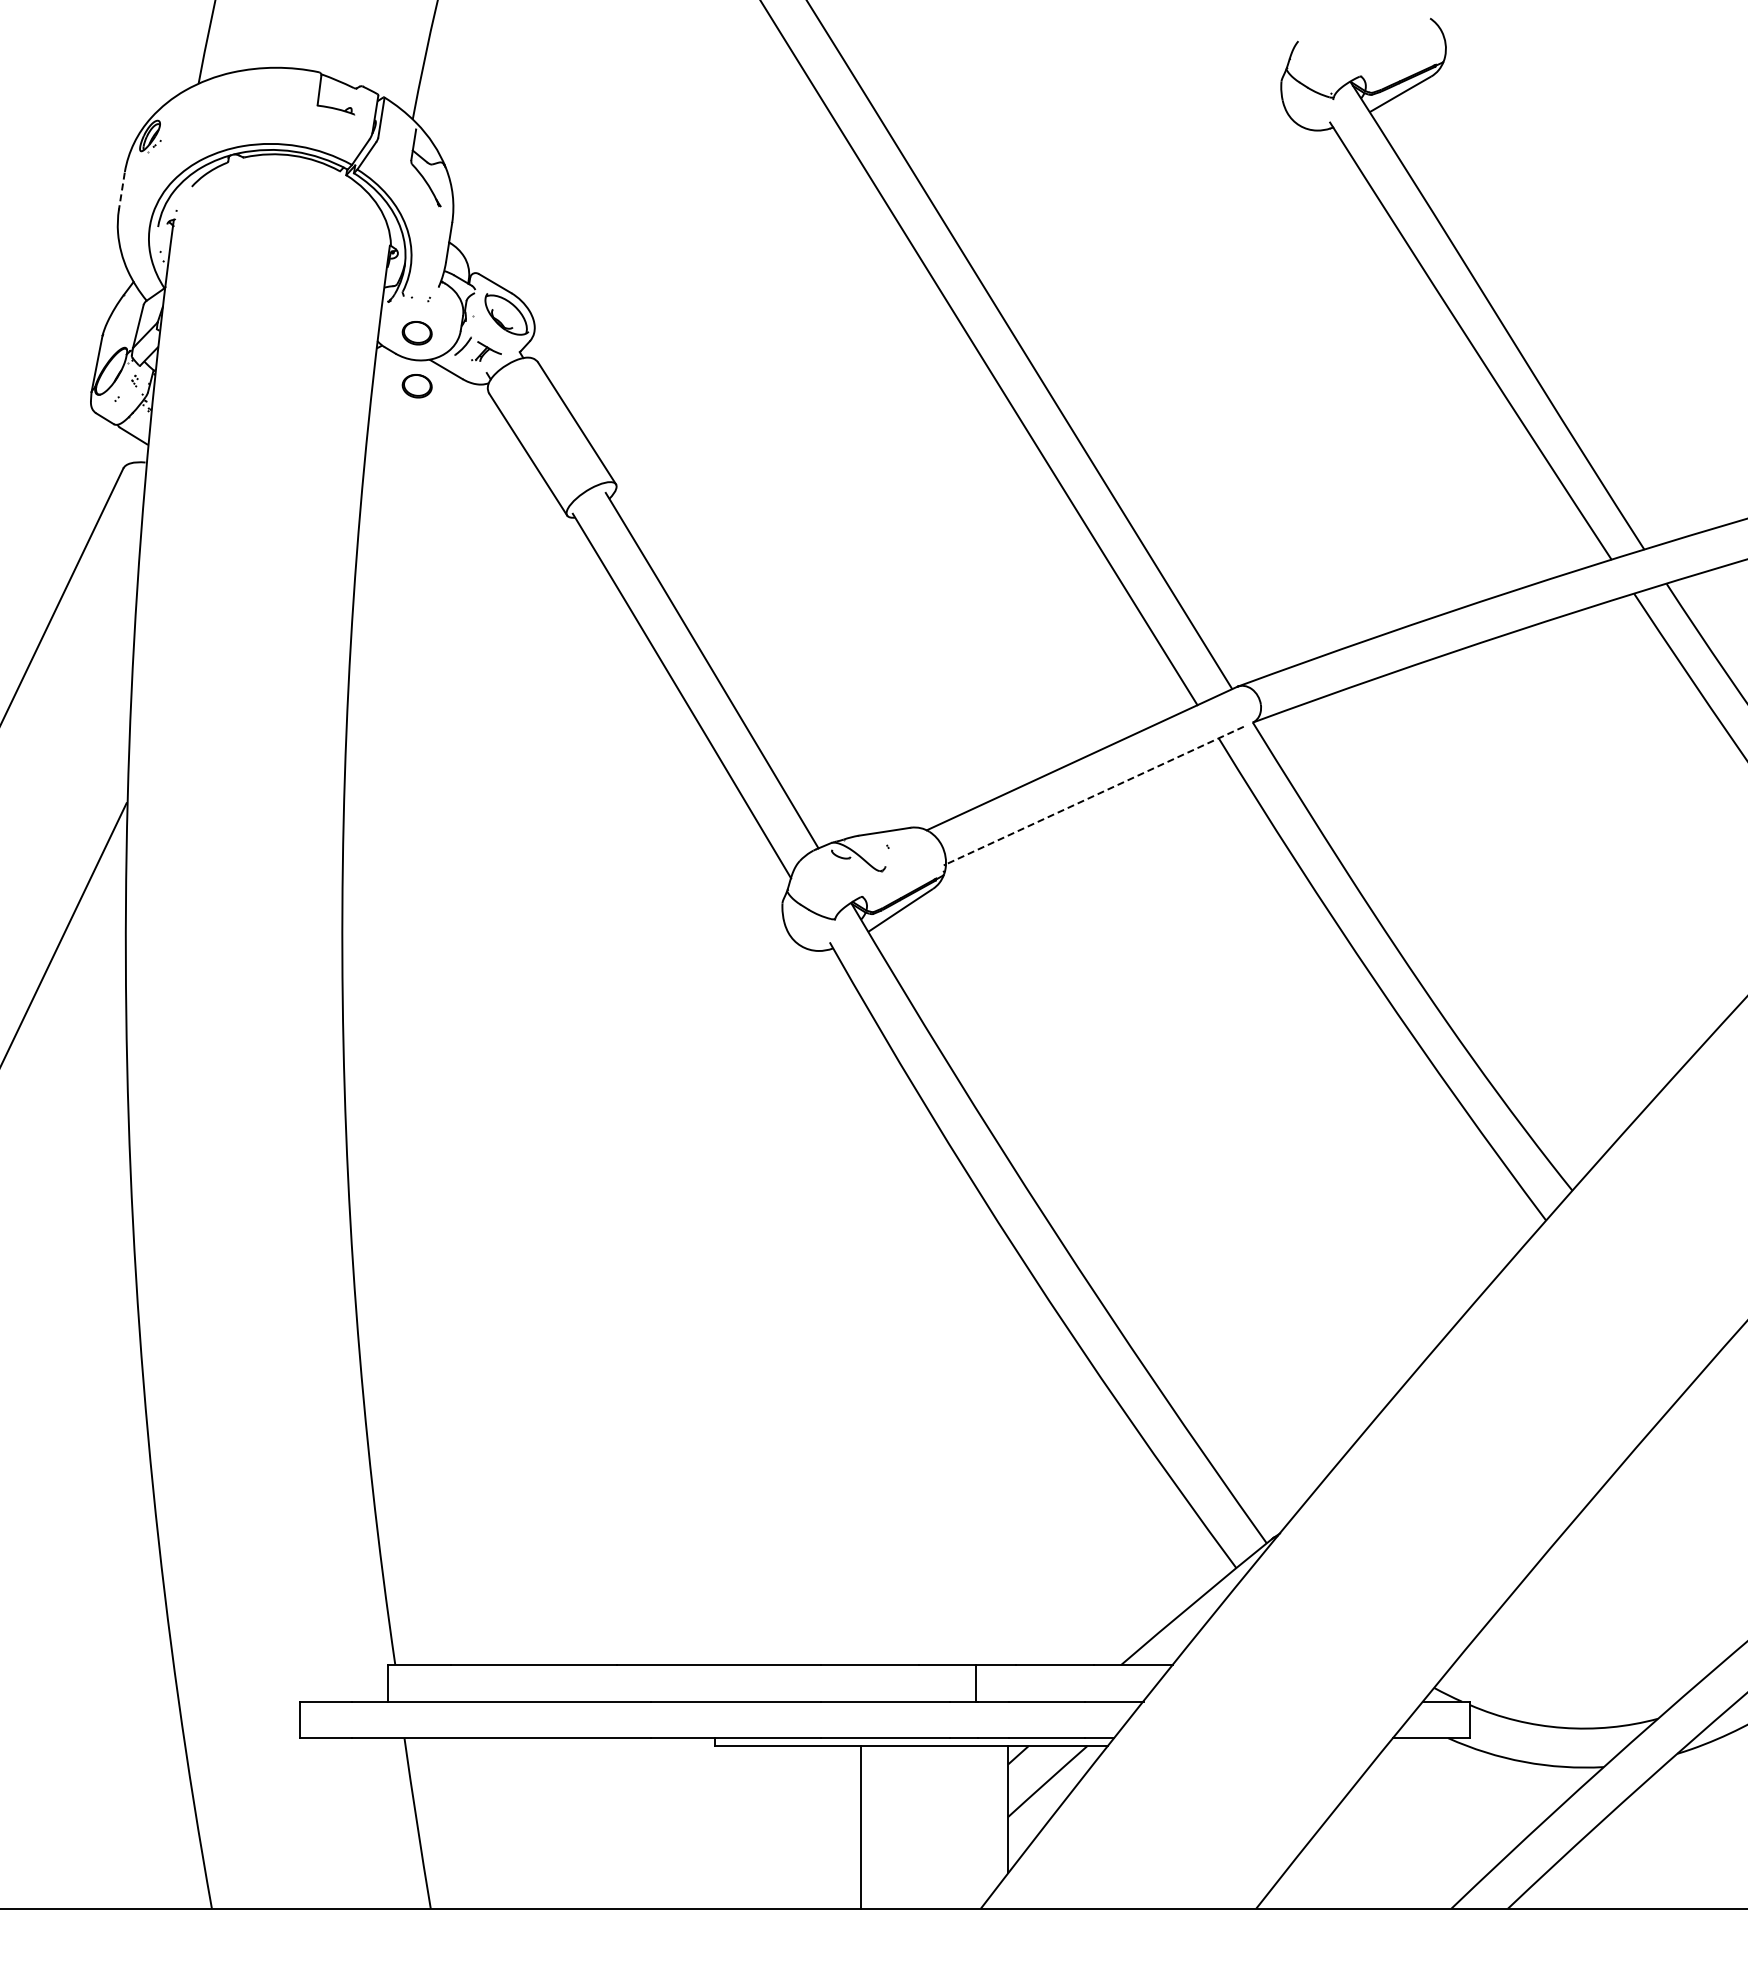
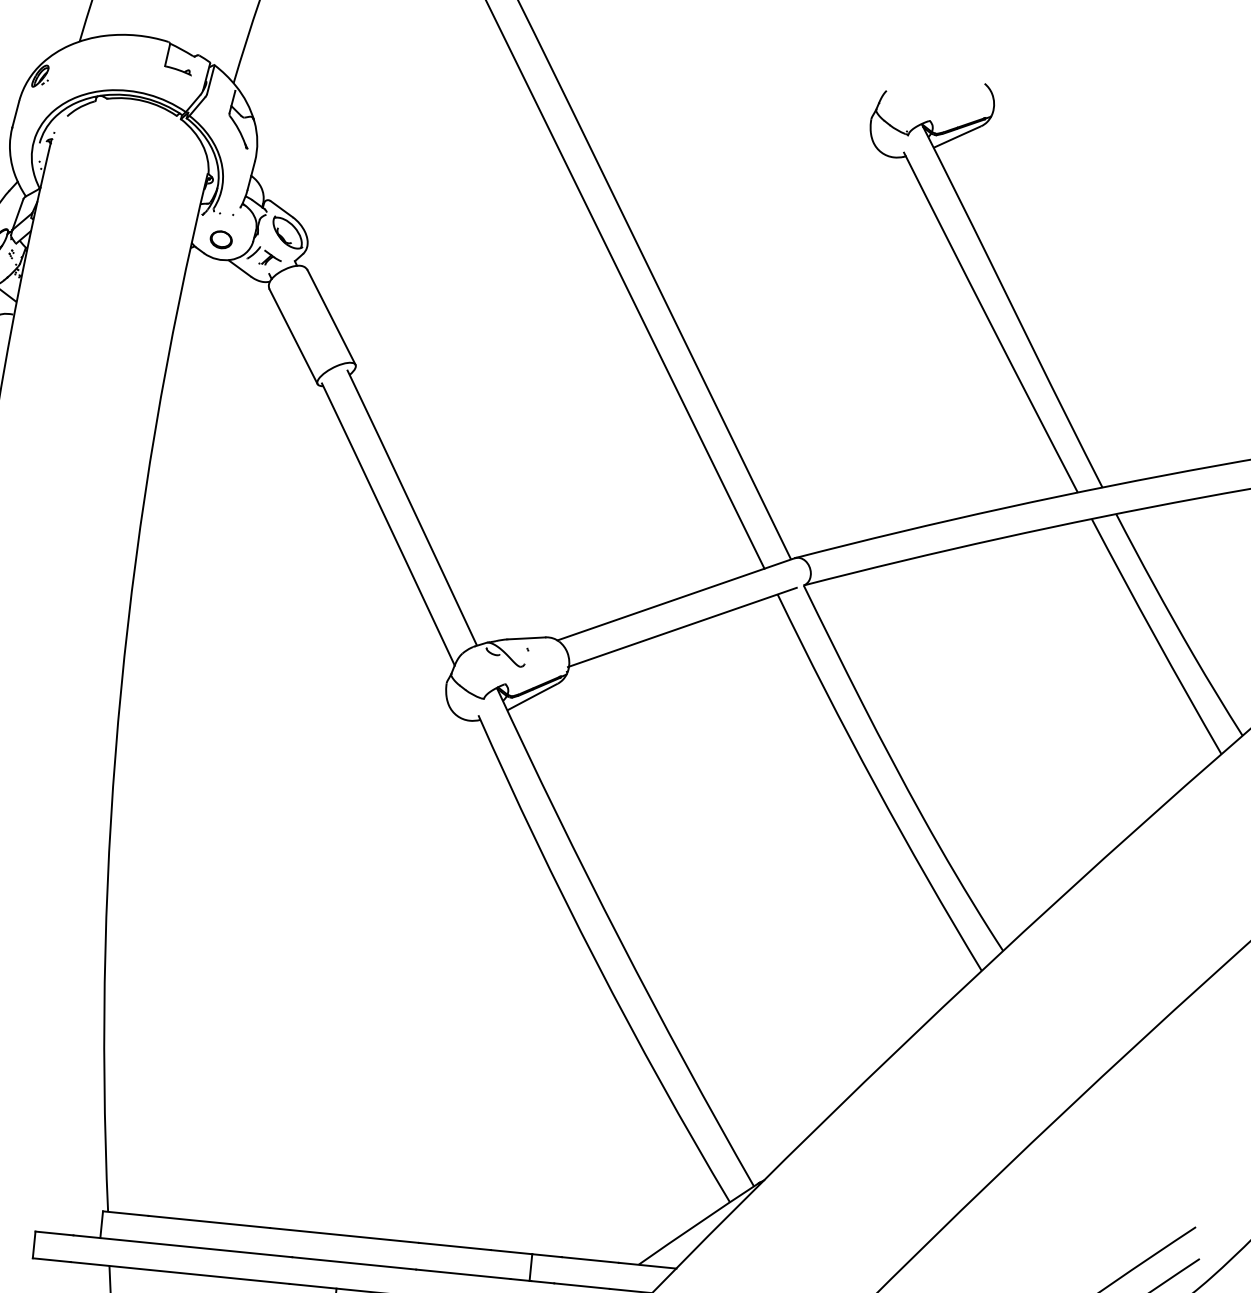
line: (121, 191) -> (15, 114), dashed -> solid
part: (416, 386) -> (216, 278), removed
line: (1094, 795) -> (682, 627), dashed -> solid

